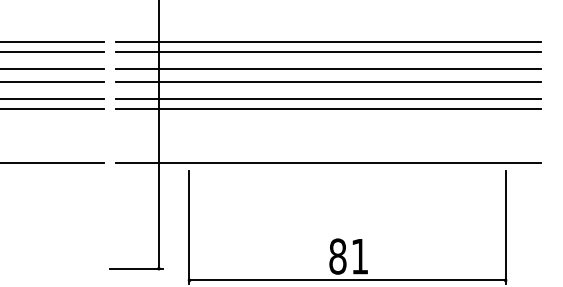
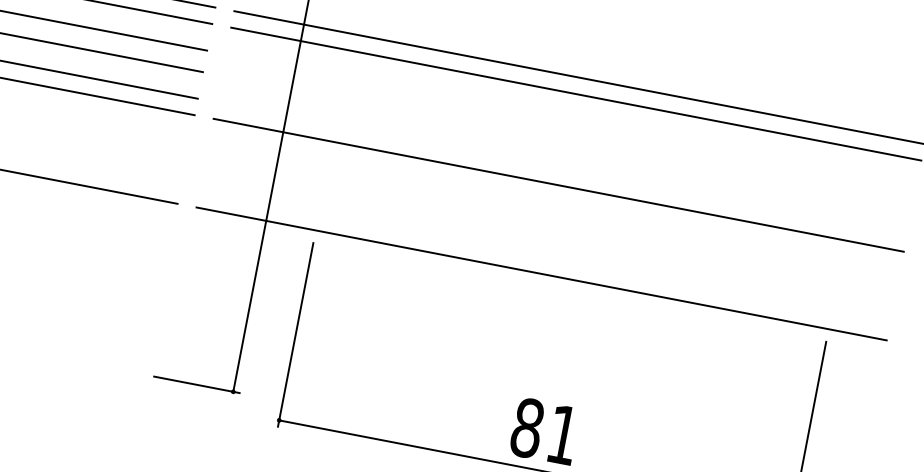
line: (328, 68) -> (570, 120), removed
line: (328, 82) -> (566, 142), removed
line: (328, 98) -> (561, 168), removed

